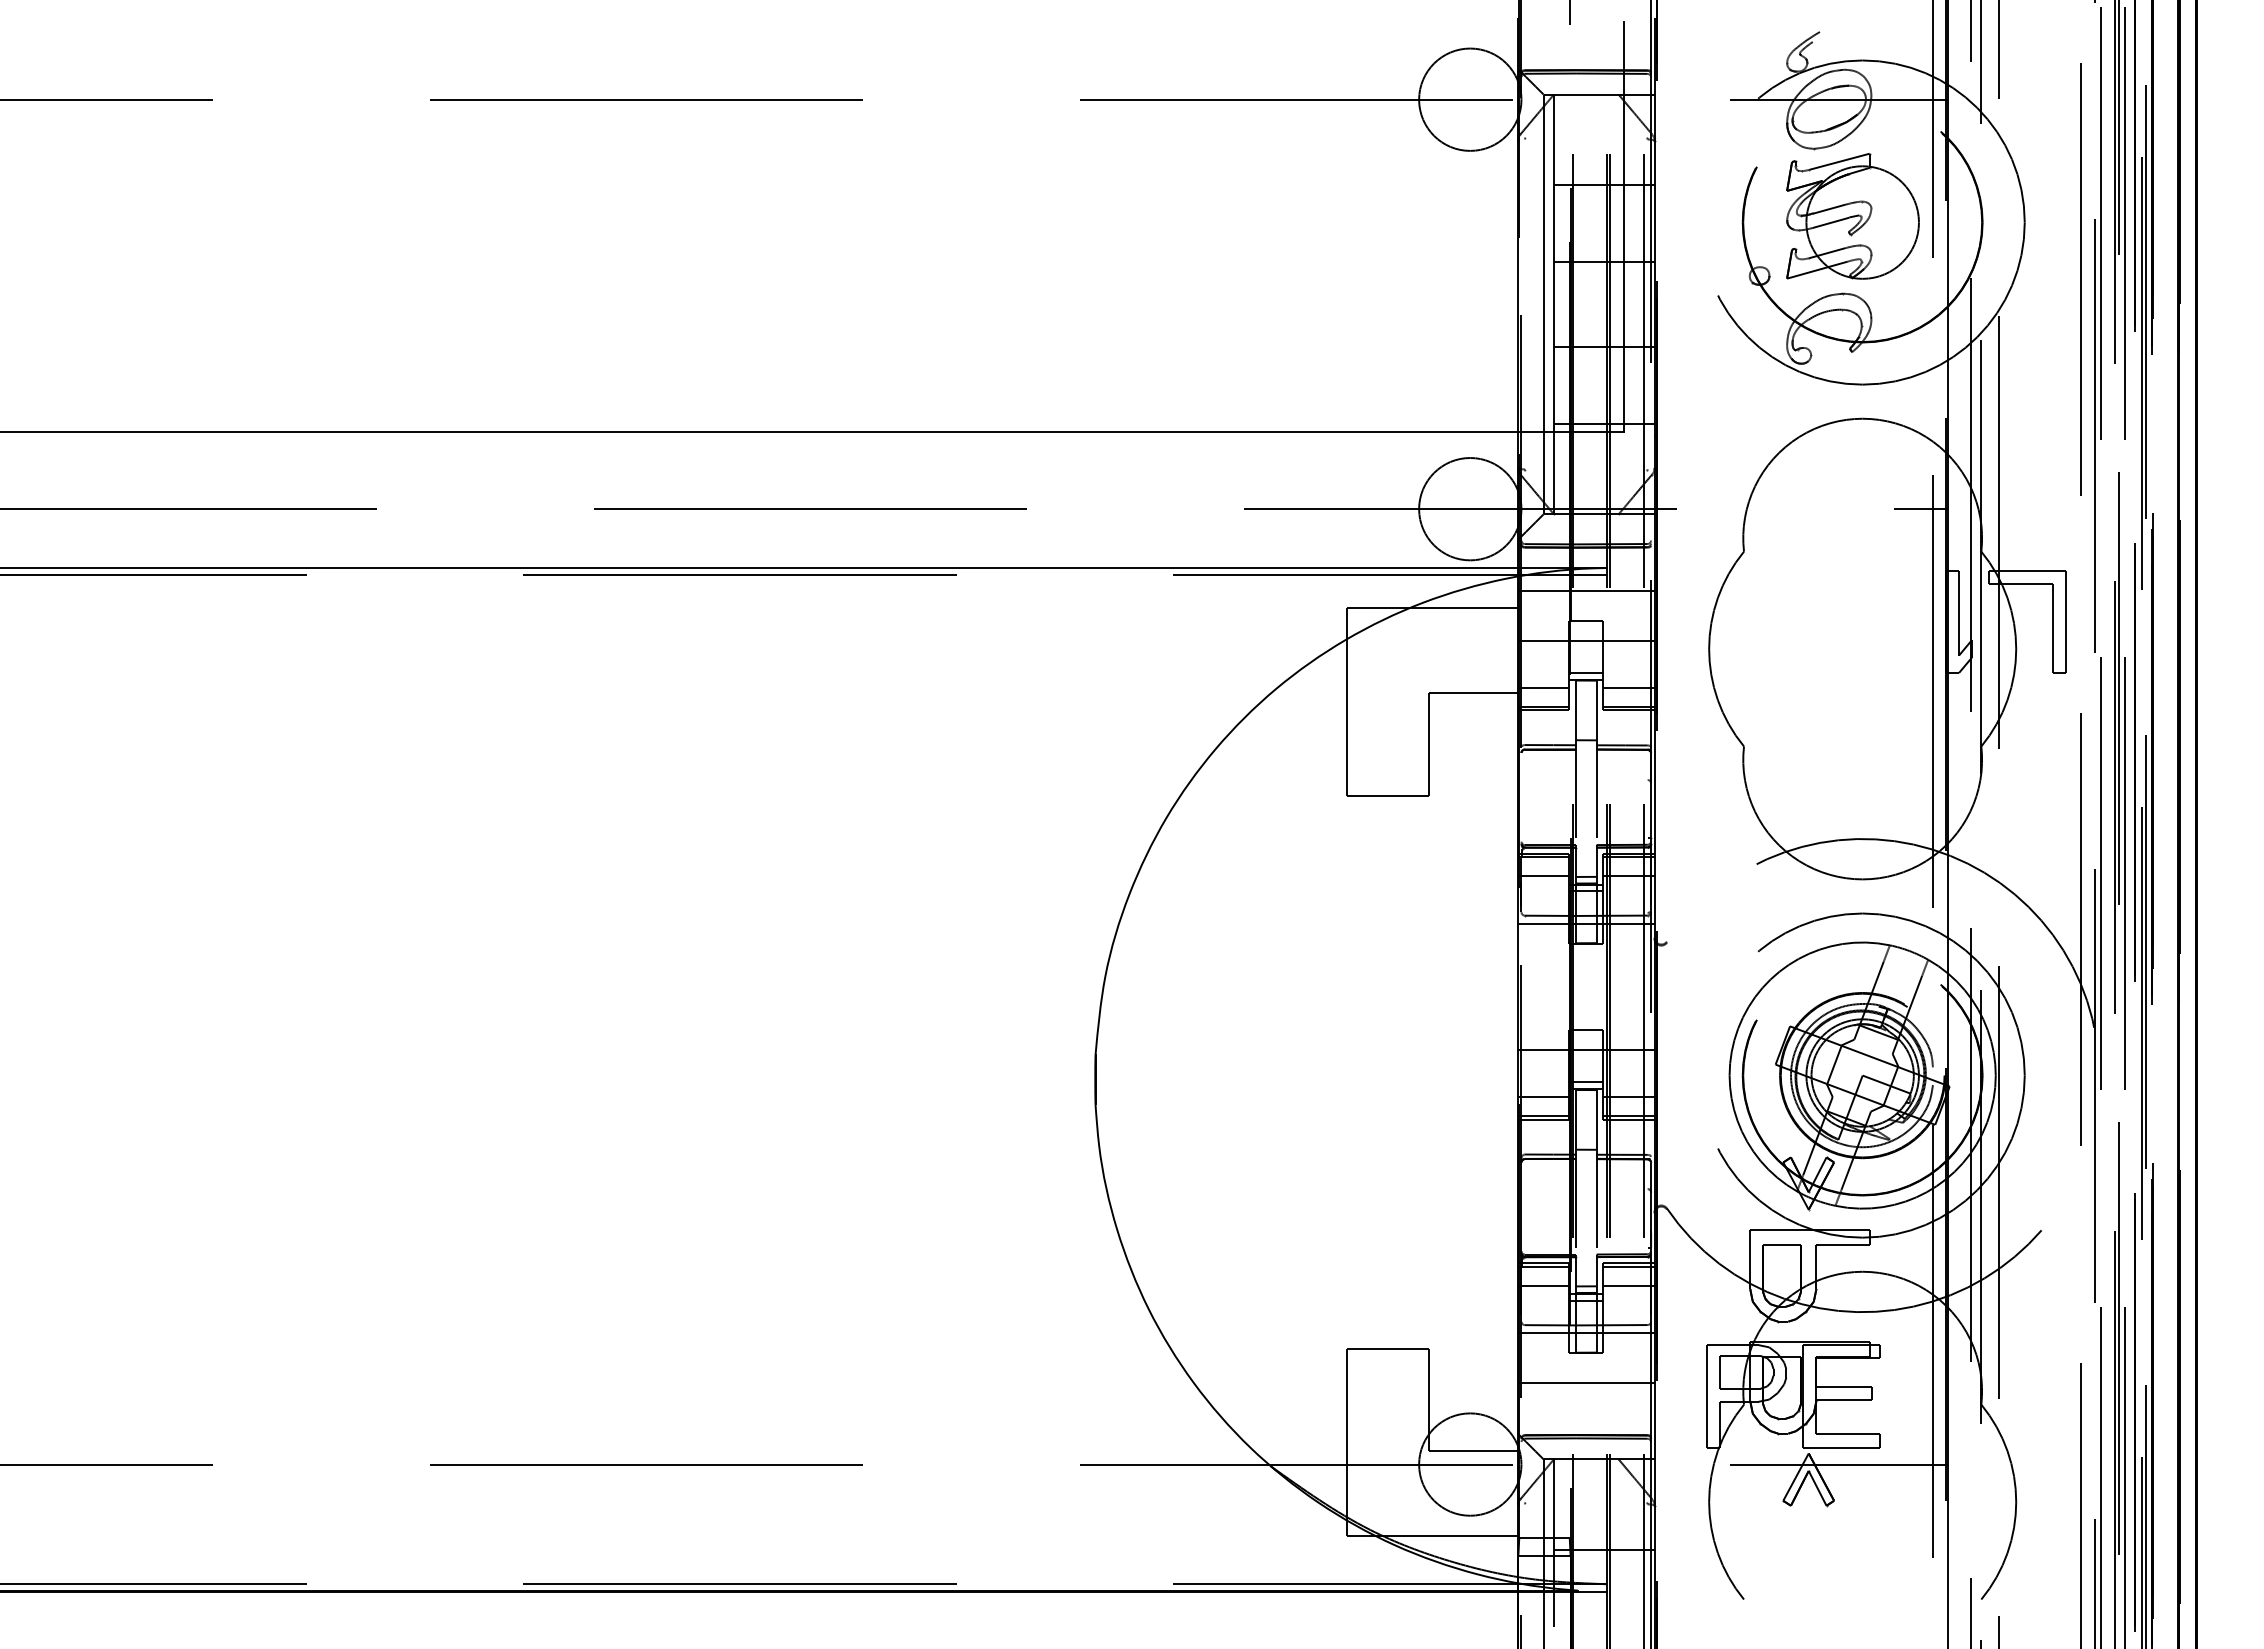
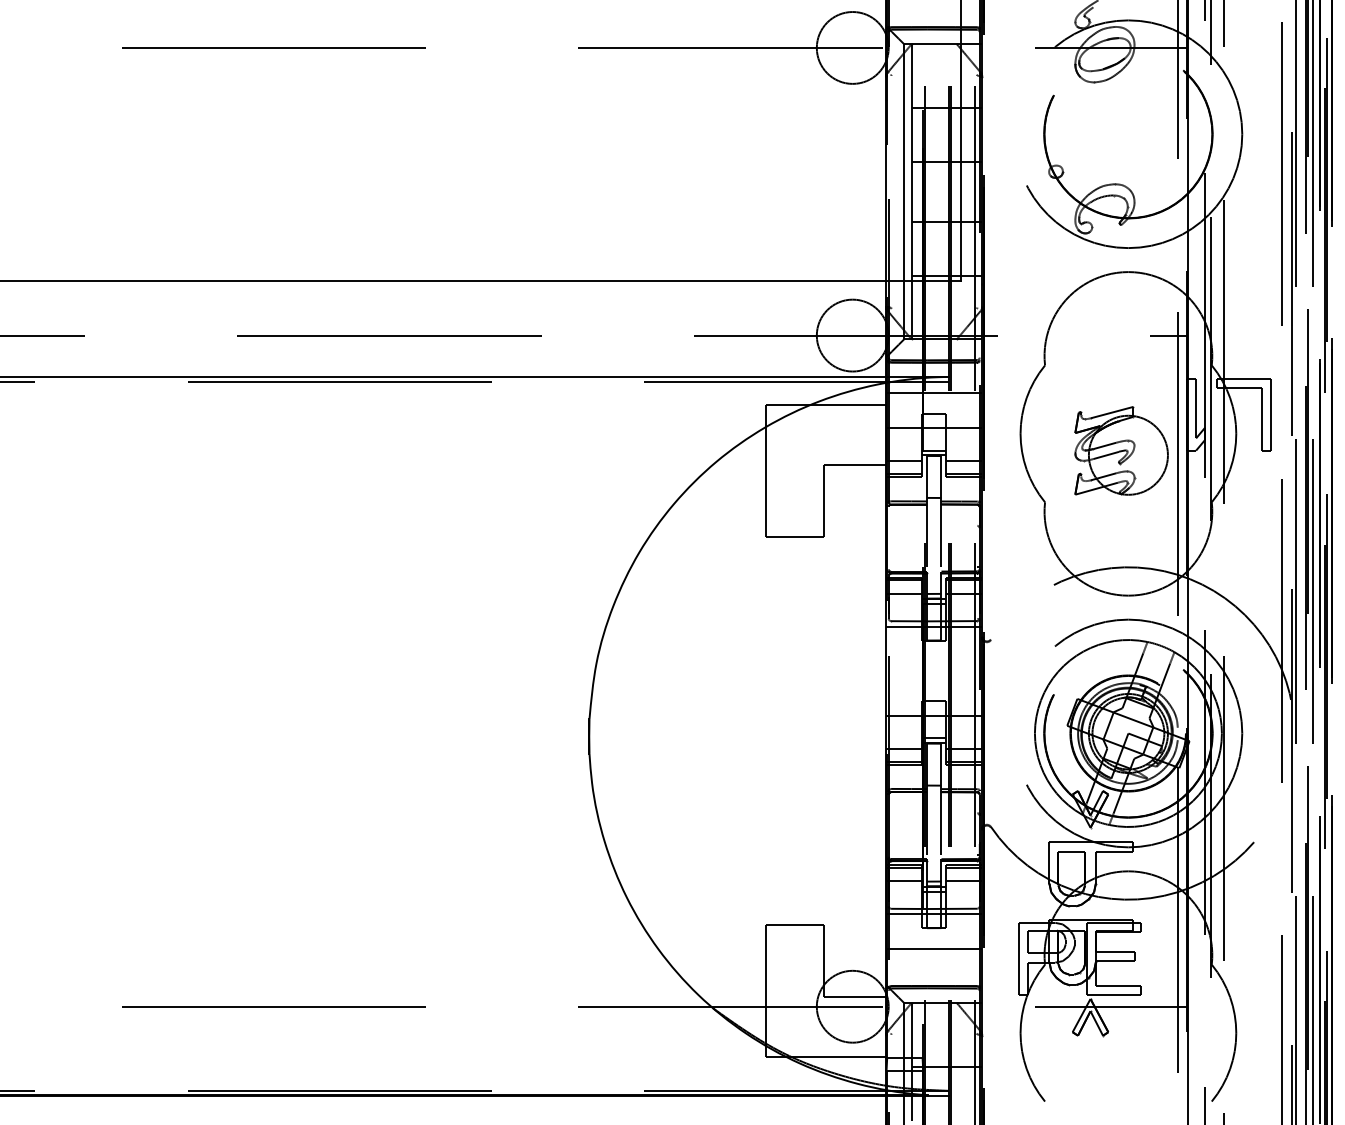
part: (1852, 216) -> (1121, 451), moved

